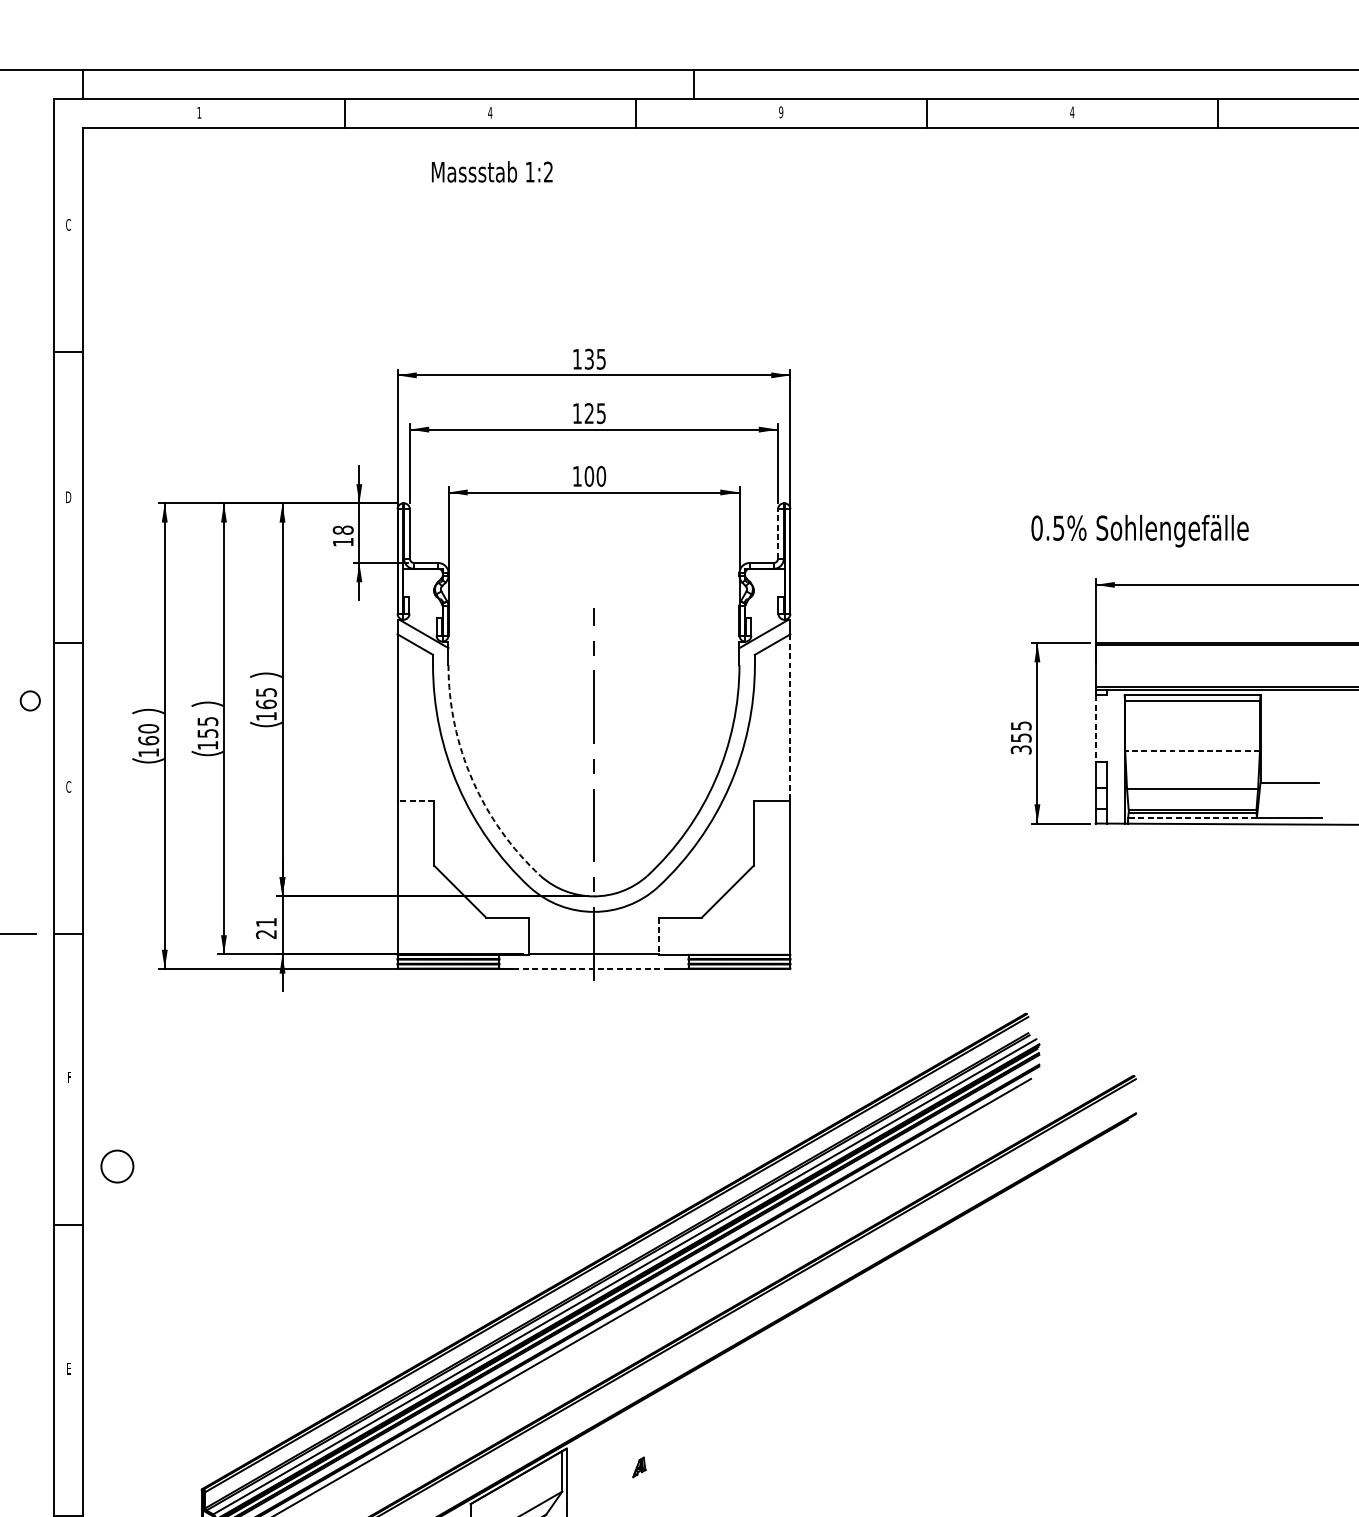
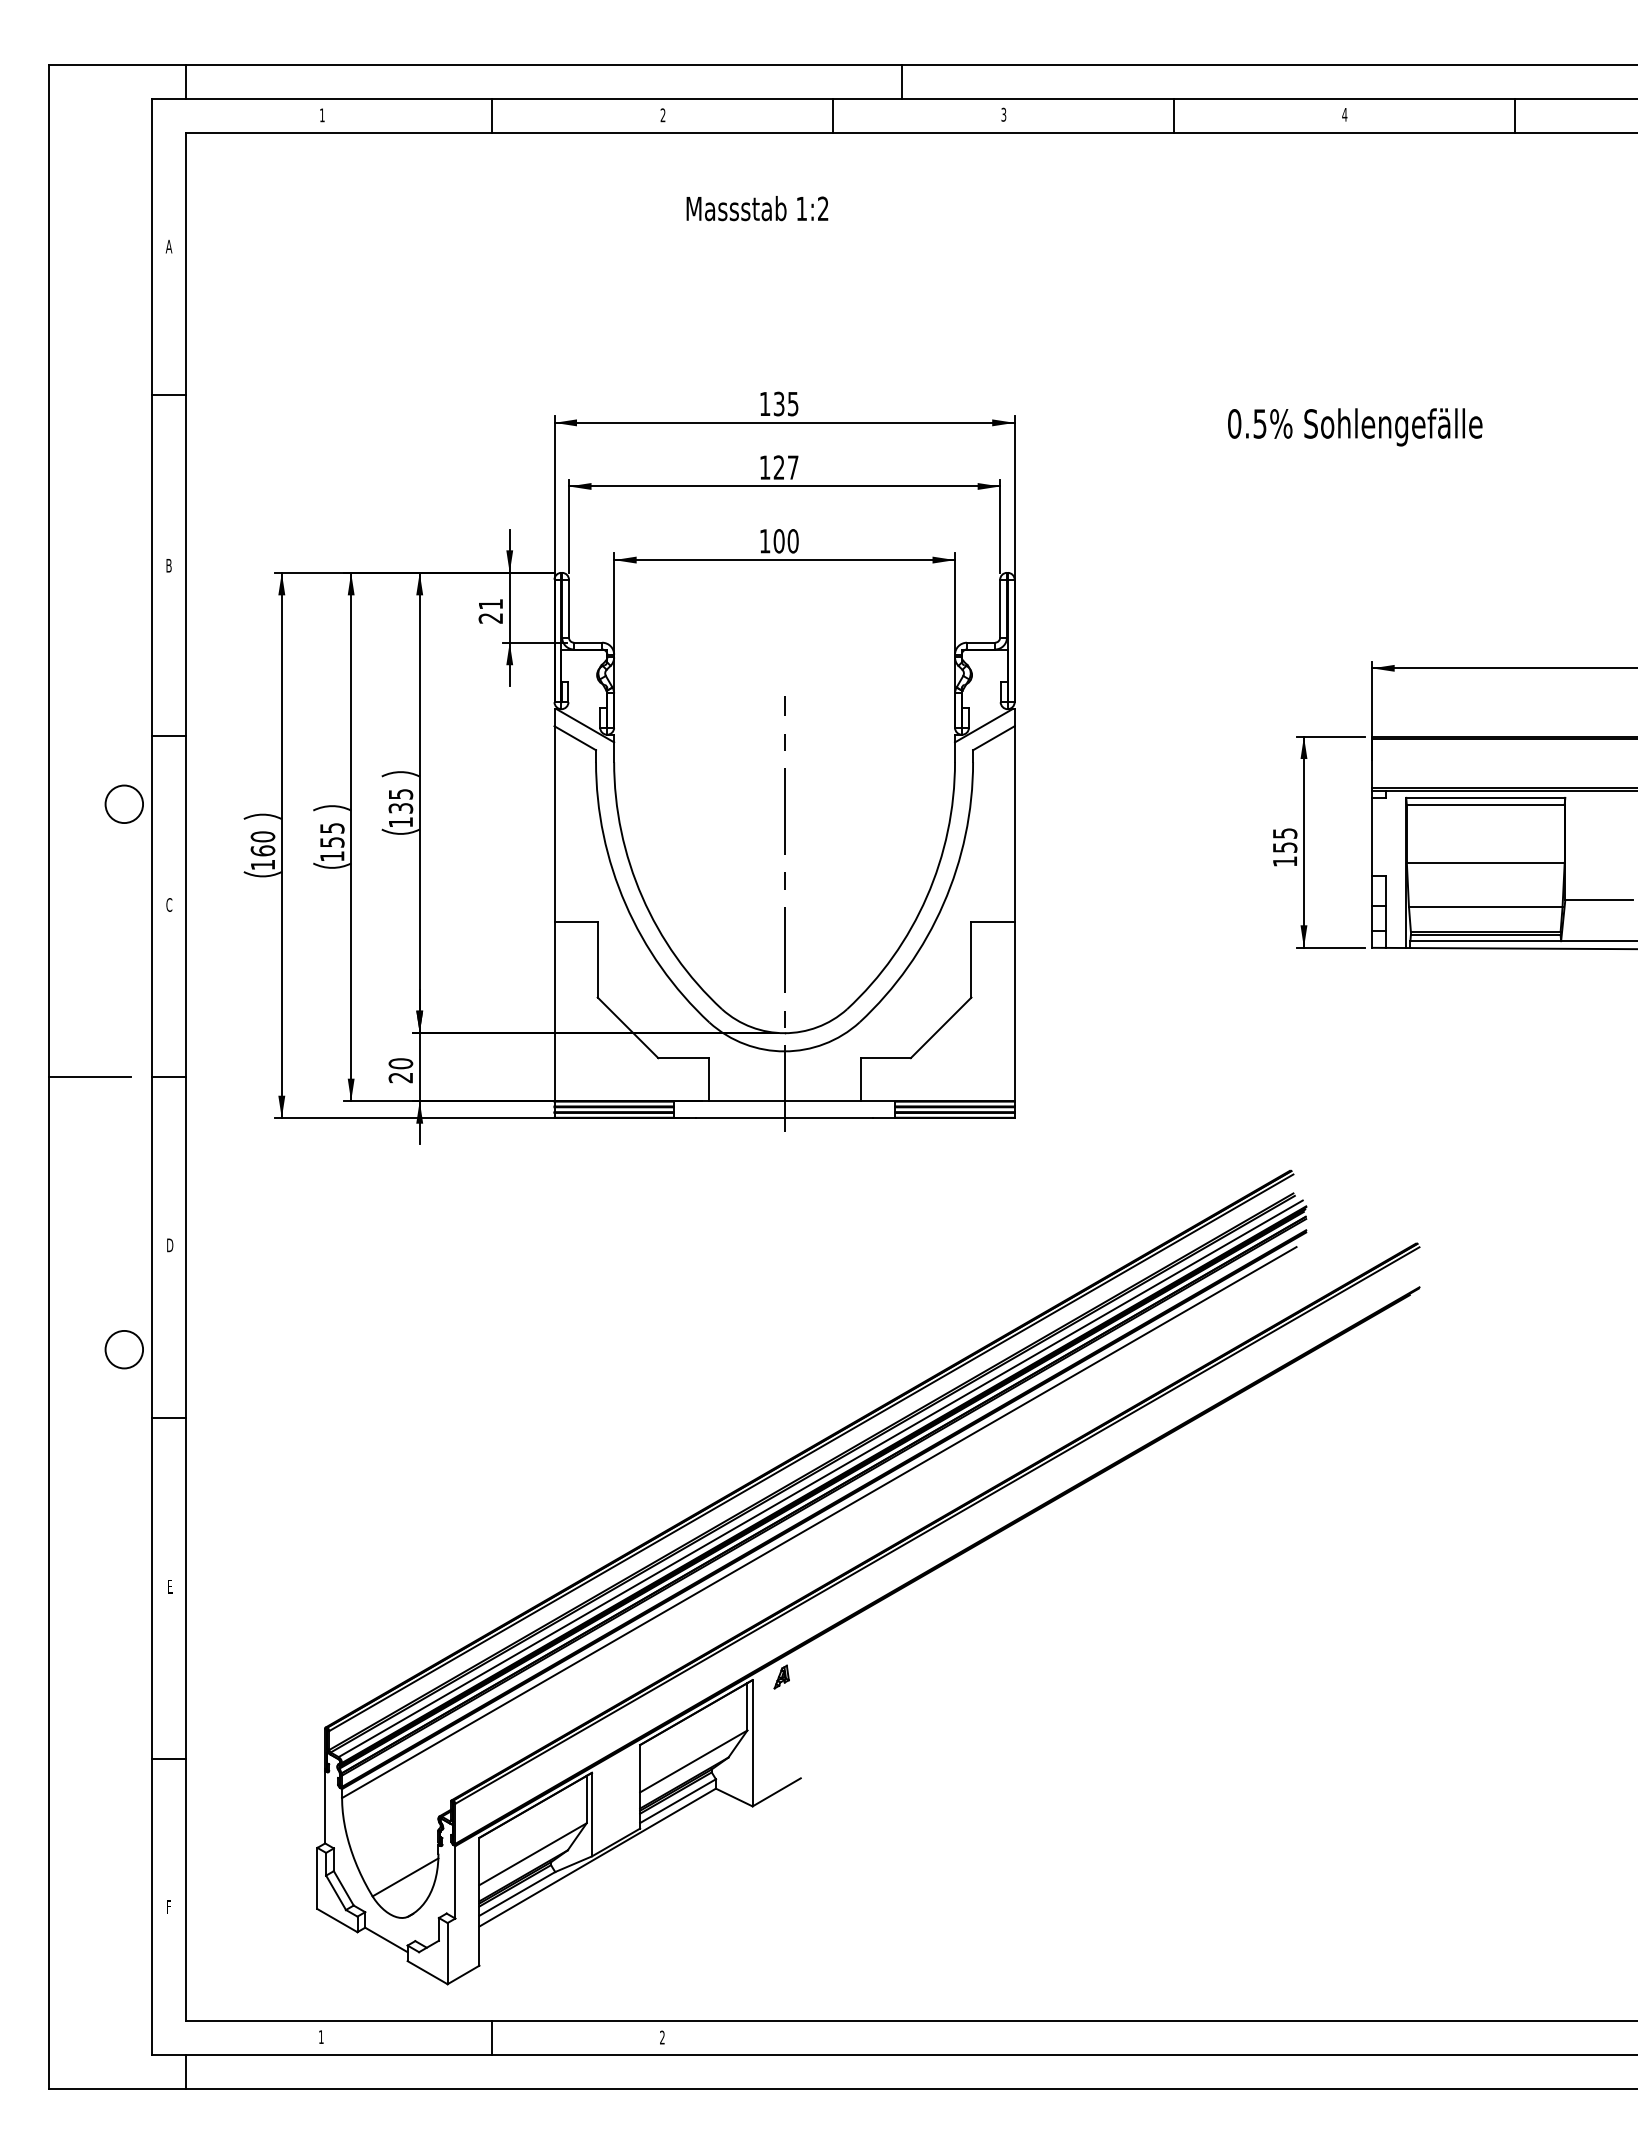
text: (489, 112) -> (662, 115), 4 -> 2
text: (780, 112) -> (1003, 114), 9 -> 3
text: (492, 171) -> (757, 208), moved
text: (68, 224) -> (168, 246), C -> A
text: (601, 413) -> (793, 467), 125 -> 127
text: (68, 497) -> (169, 565), D -> B
text: (1140, 531) -> (1355, 427), moved
line: (778, 533) -> (1000, 608), dashed -> solid
text: (342, 535) -> (490, 610), 18 -> 21
circle: (30, 701) -> (124, 804), size x1.67
text: (266, 703) -> (400, 807), 165 -> 135
line: (790, 718) -> (1014, 824), dashed -> solid
line: (1095, 729) -> (1372, 837), dashed -> solid
text: (1020, 749) -> (1284, 861), 355 -> 155
line: (1192, 750) -> (1485, 862), dashed -> solid
arc: (472, 780) -> (642, 897), dashed -> solid
line: (416, 801) -> (576, 921), dashed -> solid
line: (1192, 818) -> (1485, 941), dashed -> solid
text: (266, 922) -> (400, 1063), 21 -> 20
line: (658, 935) -> (860, 1079), dashed -> solid
line: (593, 969) -> (784, 1118), dashed -> solid
text: (69, 1077) -> (170, 1245), F -> D
circle: (116, 1166) -> (123, 1349), moved
part: (639, 1466) -> (781, 1676), moved

